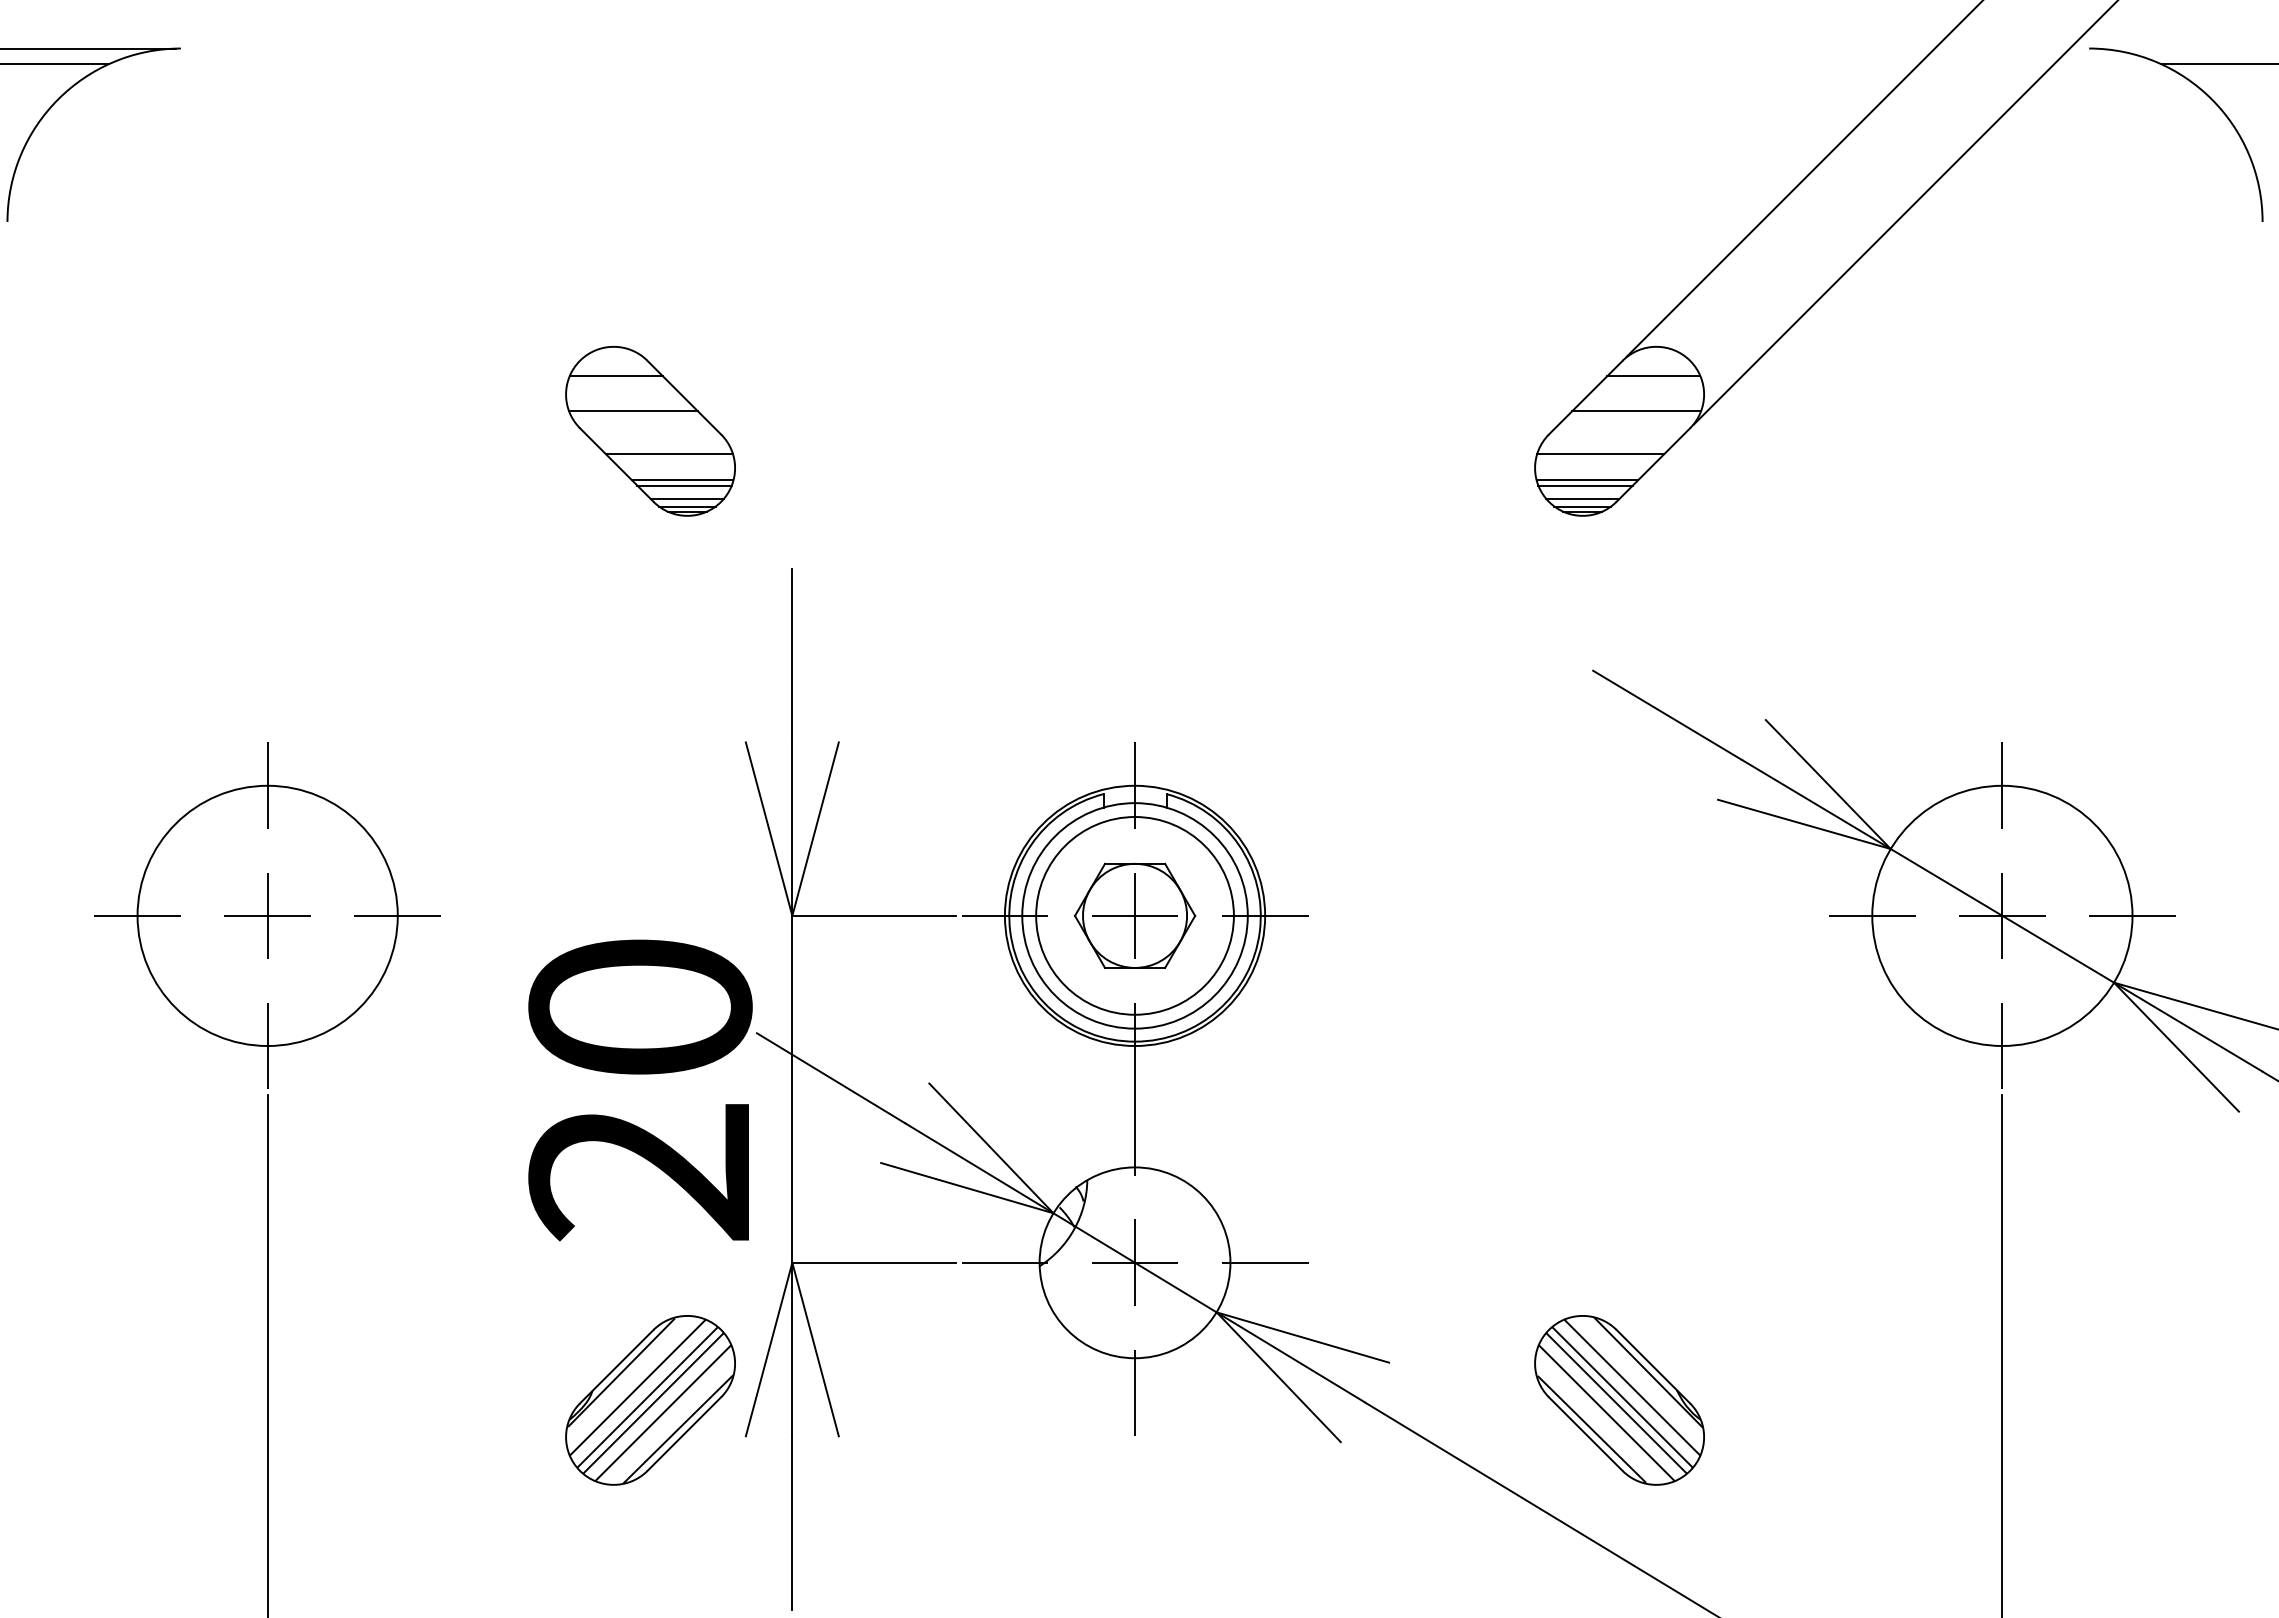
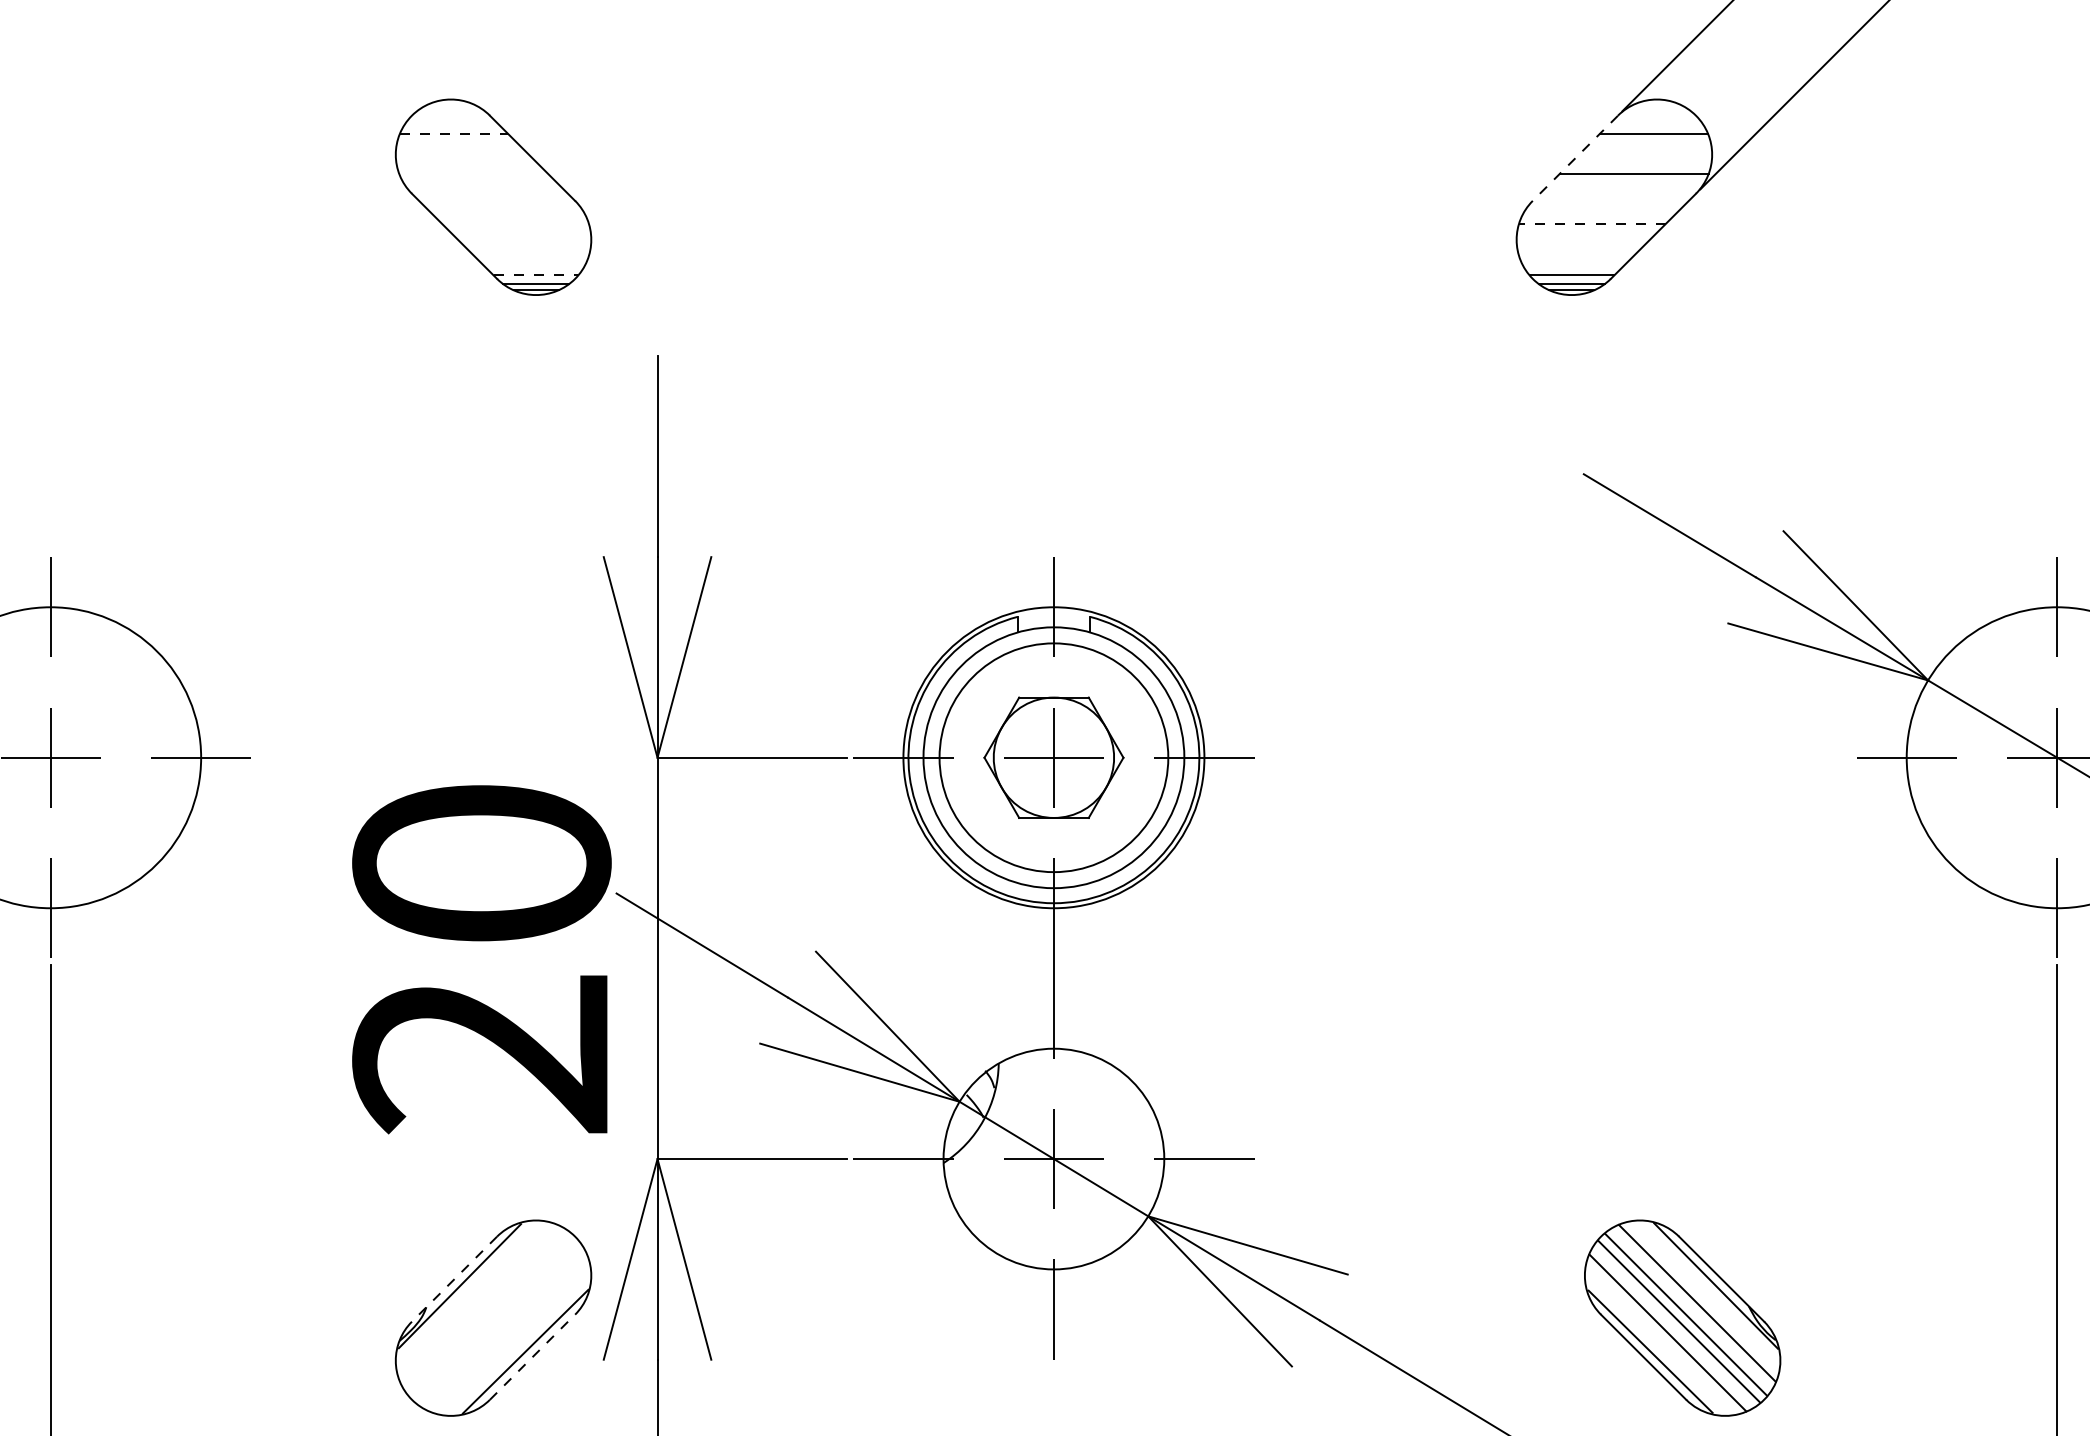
line: (616, 376) -> (454, 133), solid -> dashed
line: (1585, 398) -> (1574, 159), solid -> dashed
line: (633, 411) -> (473, 174), removed
line: (669, 454) -> (515, 224), removed
line: (1600, 454) -> (1592, 224), solid -> dashed
line: (682, 480) -> (530, 254), removed
line: (1586, 480) -> (1576, 254), removed
line: (684, 485) -> (532, 259), removed
line: (1585, 485) -> (1574, 259), removed
line: (687, 498) -> (536, 274), solid -> dashed
line: (616, 1367) -> (454, 1280), solid -> dashed
line: (637, 1387) -> (478, 1303), removed
line: (647, 1397) -> (489, 1314), removed
part: (1619, 1400) -> (1682, 1318), moved
line: (653, 1403) -> (496, 1321), removed
line: (663, 1412) -> (508, 1332), removed
line: (684, 1433) -> (532, 1356), solid -> dashed

